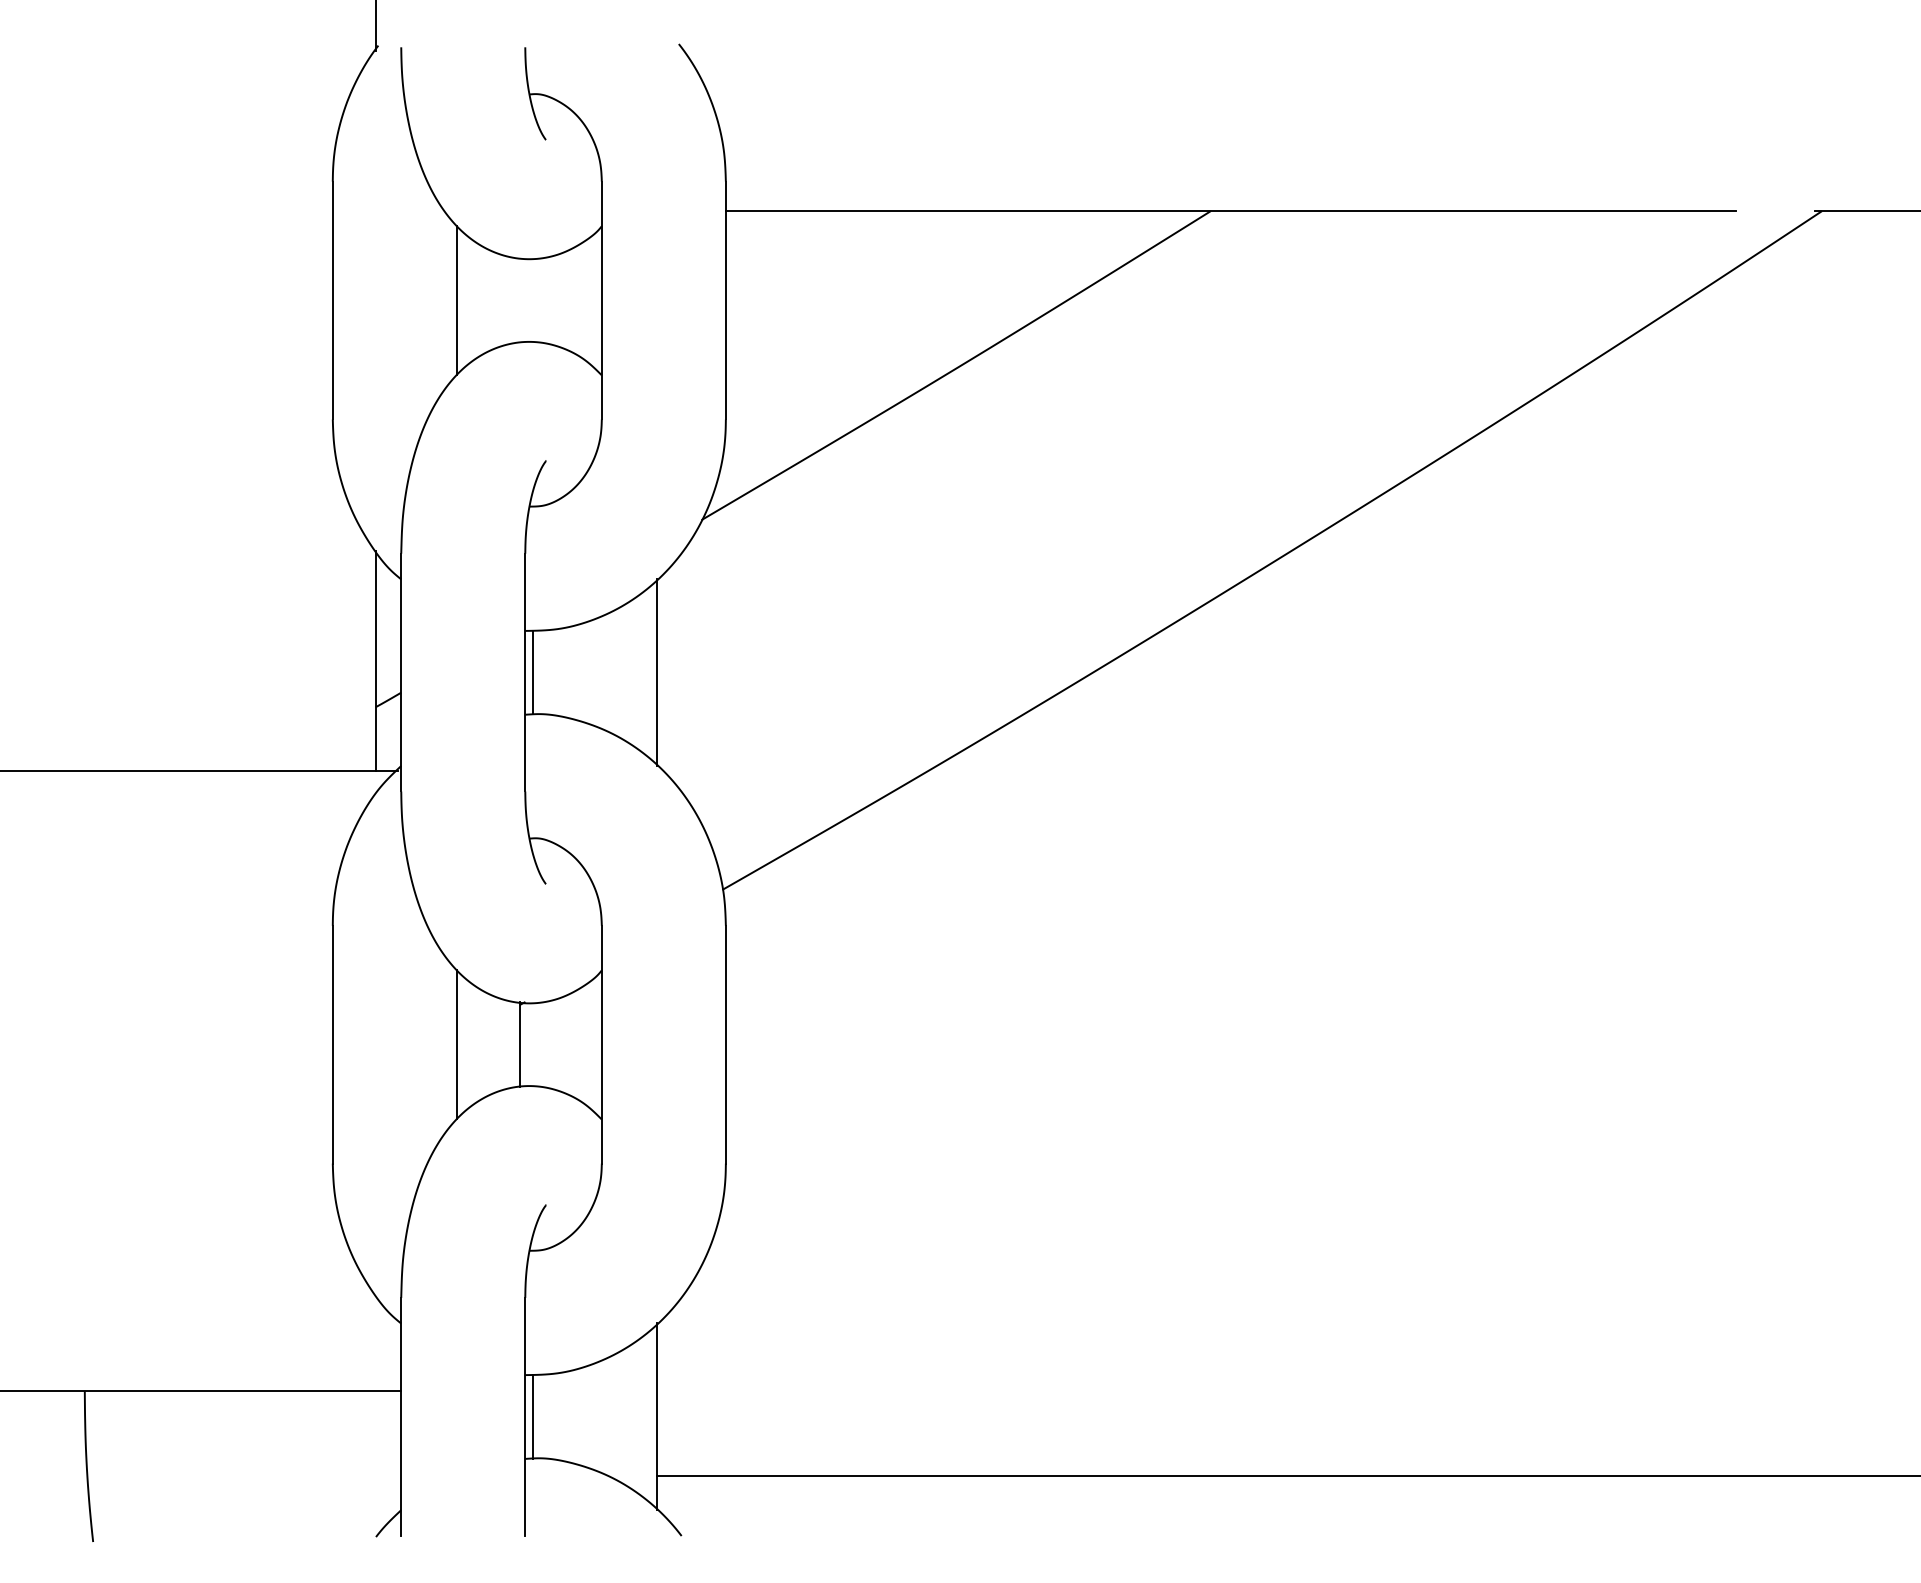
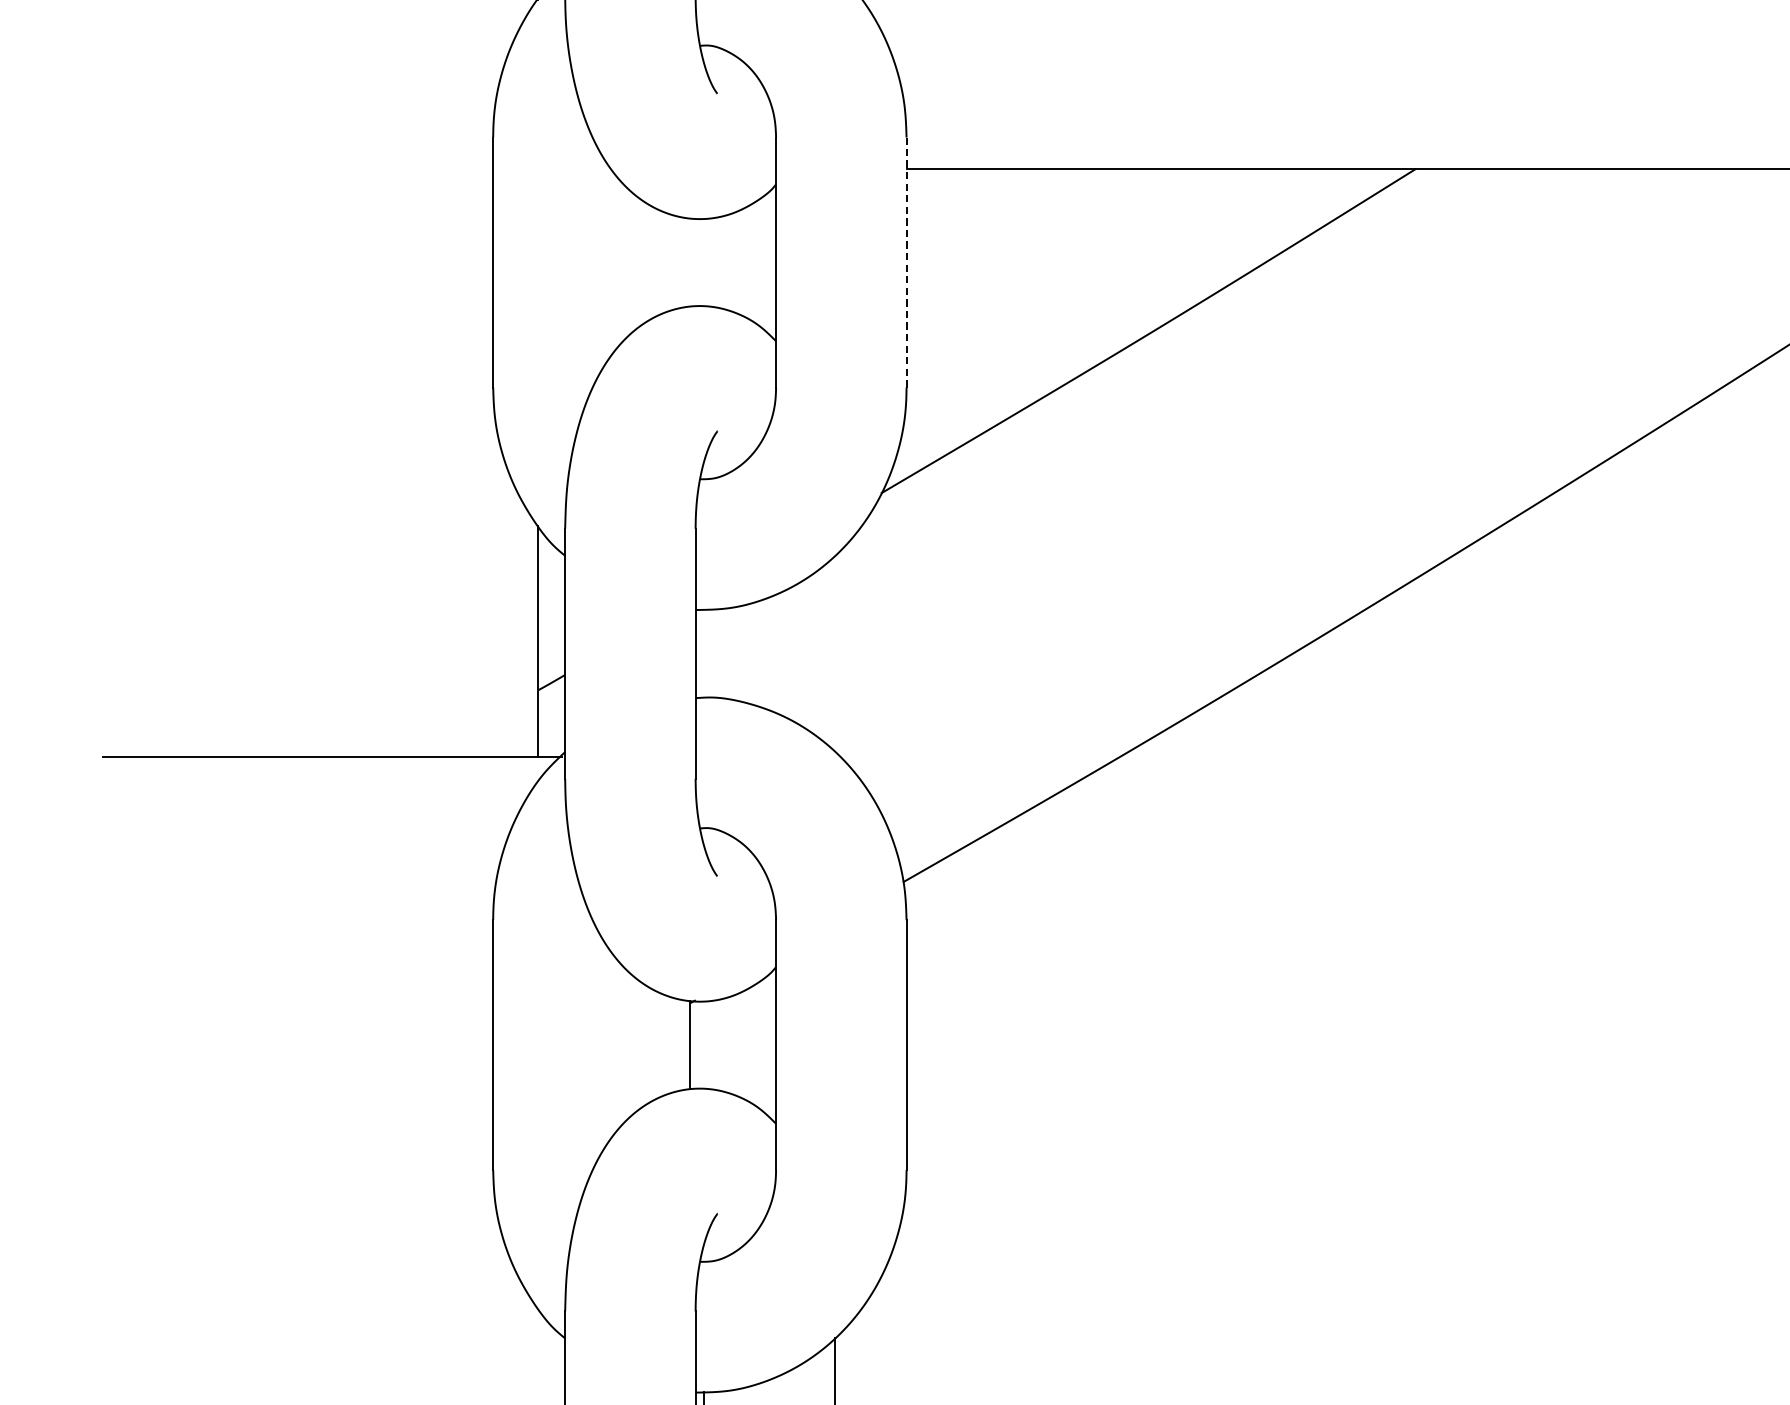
line: (456, 299) -> (623, 261), removed
line: (725, 300) -> (906, 262), solid -> dashed
line: (533, 672) -> (704, 653), removed
line: (657, 672) -> (834, 653), removed
line: (456, 1044) -> (623, 1044), removed

